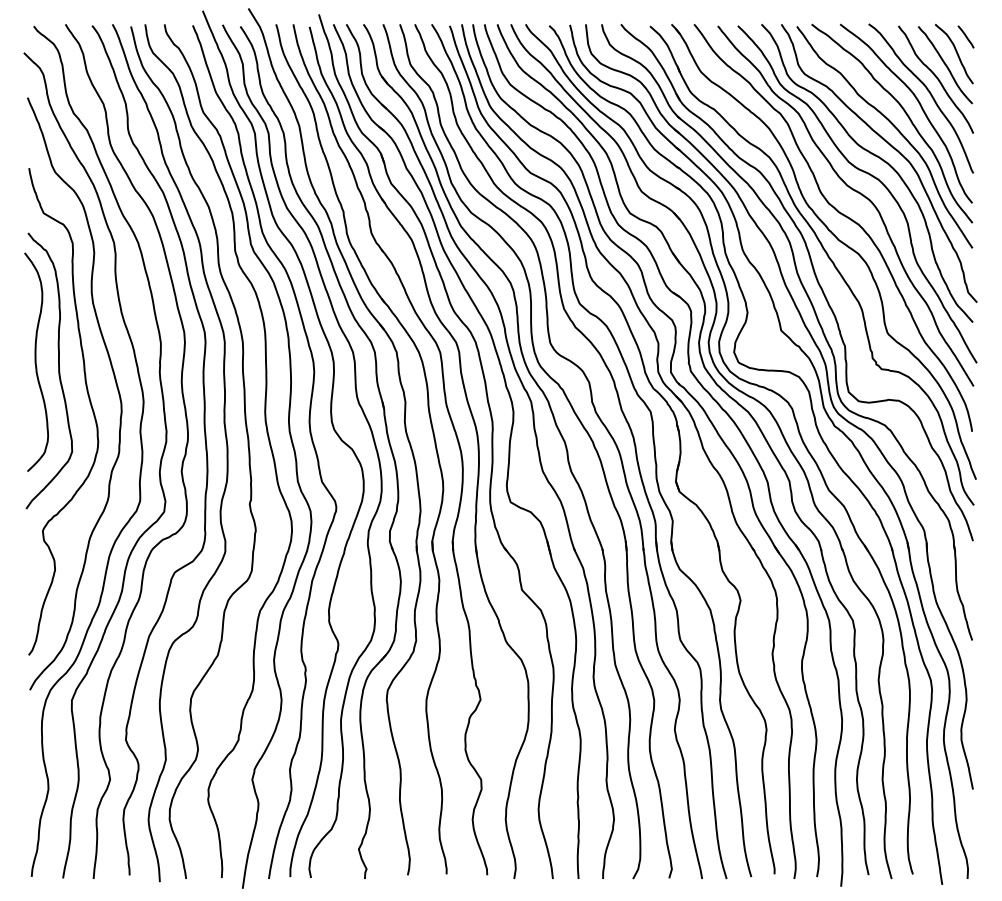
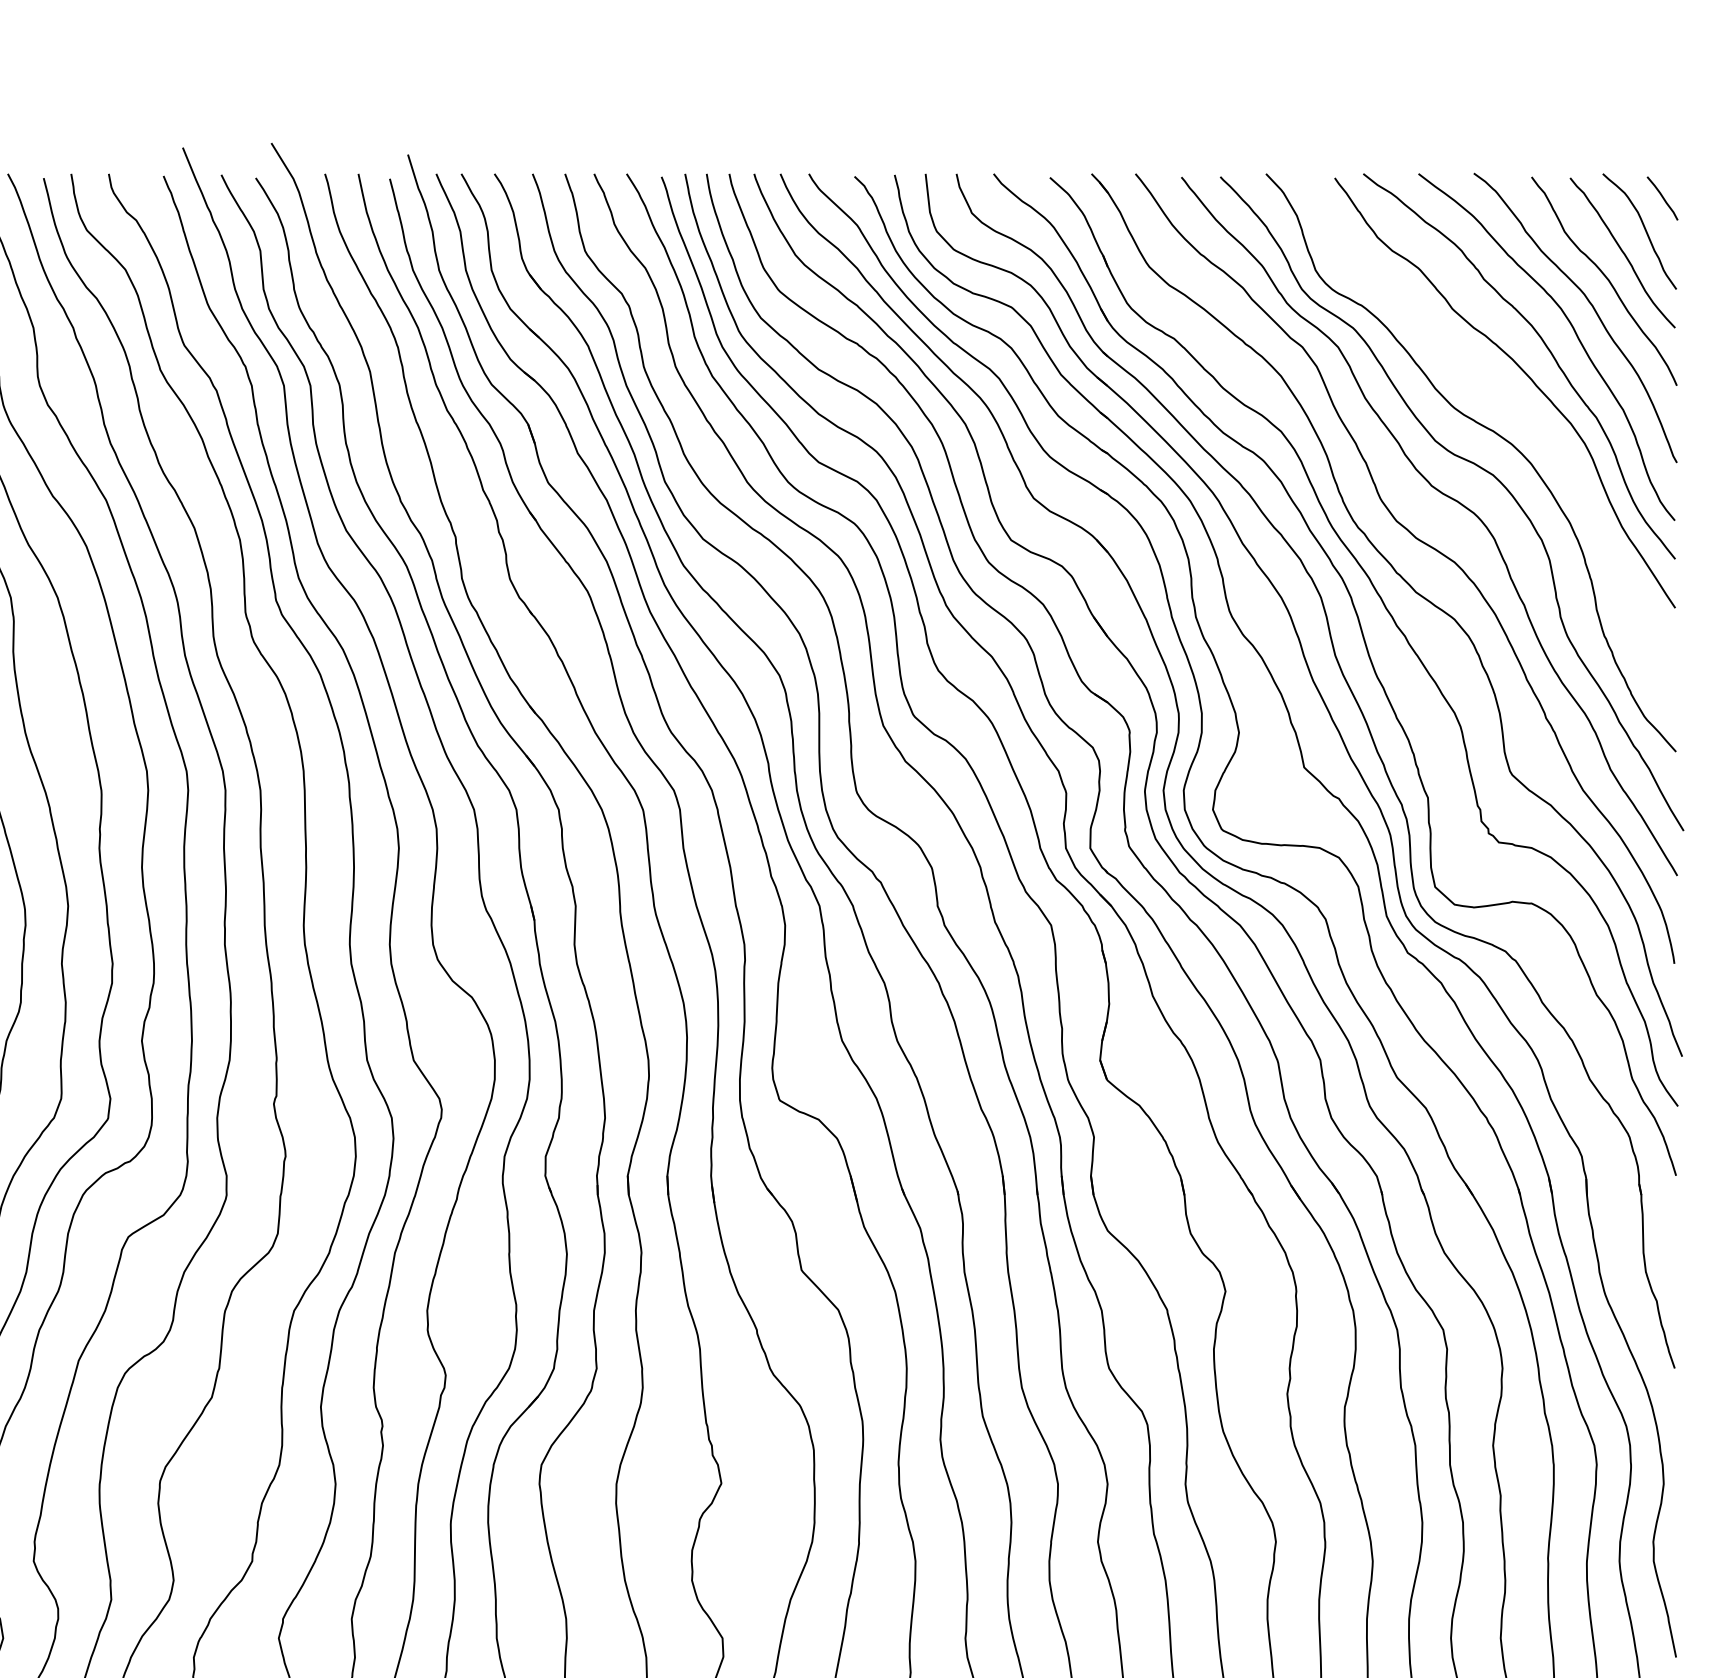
curve: (891, 147) -> (1518, 412), removed

